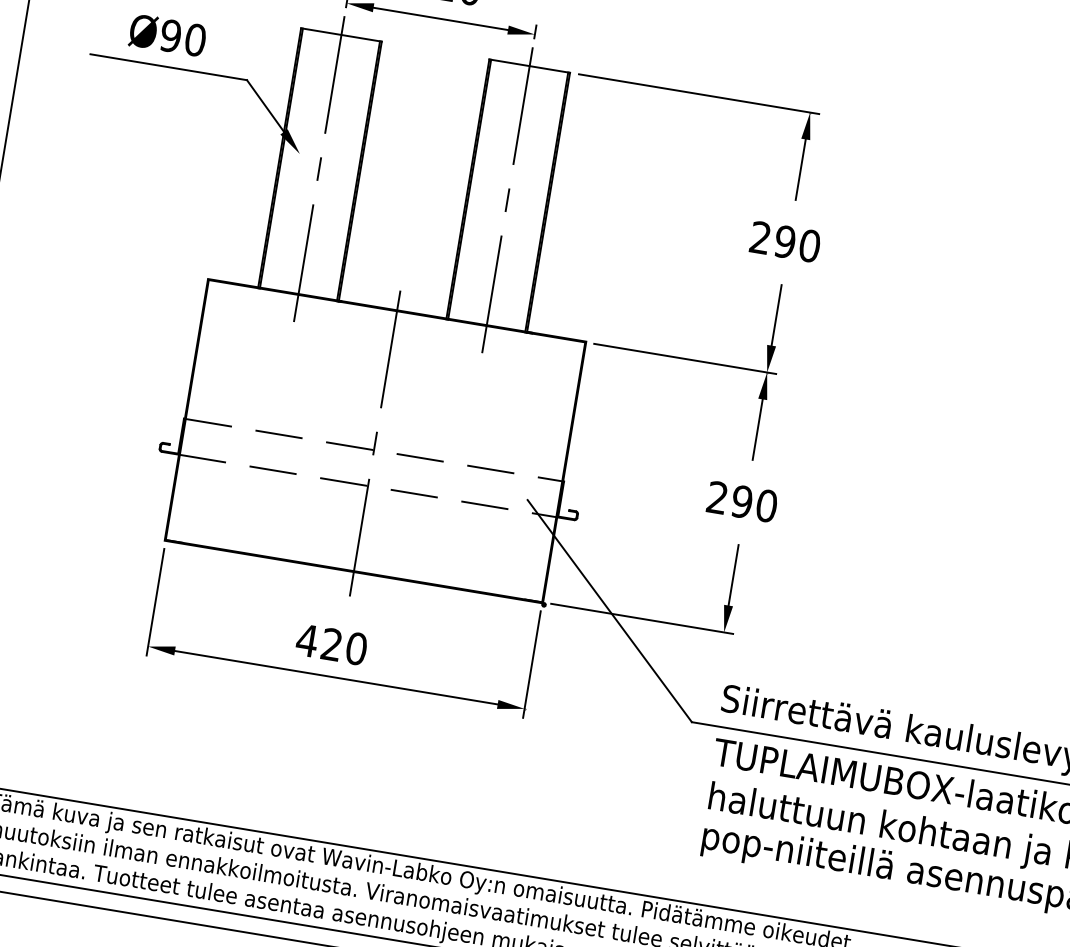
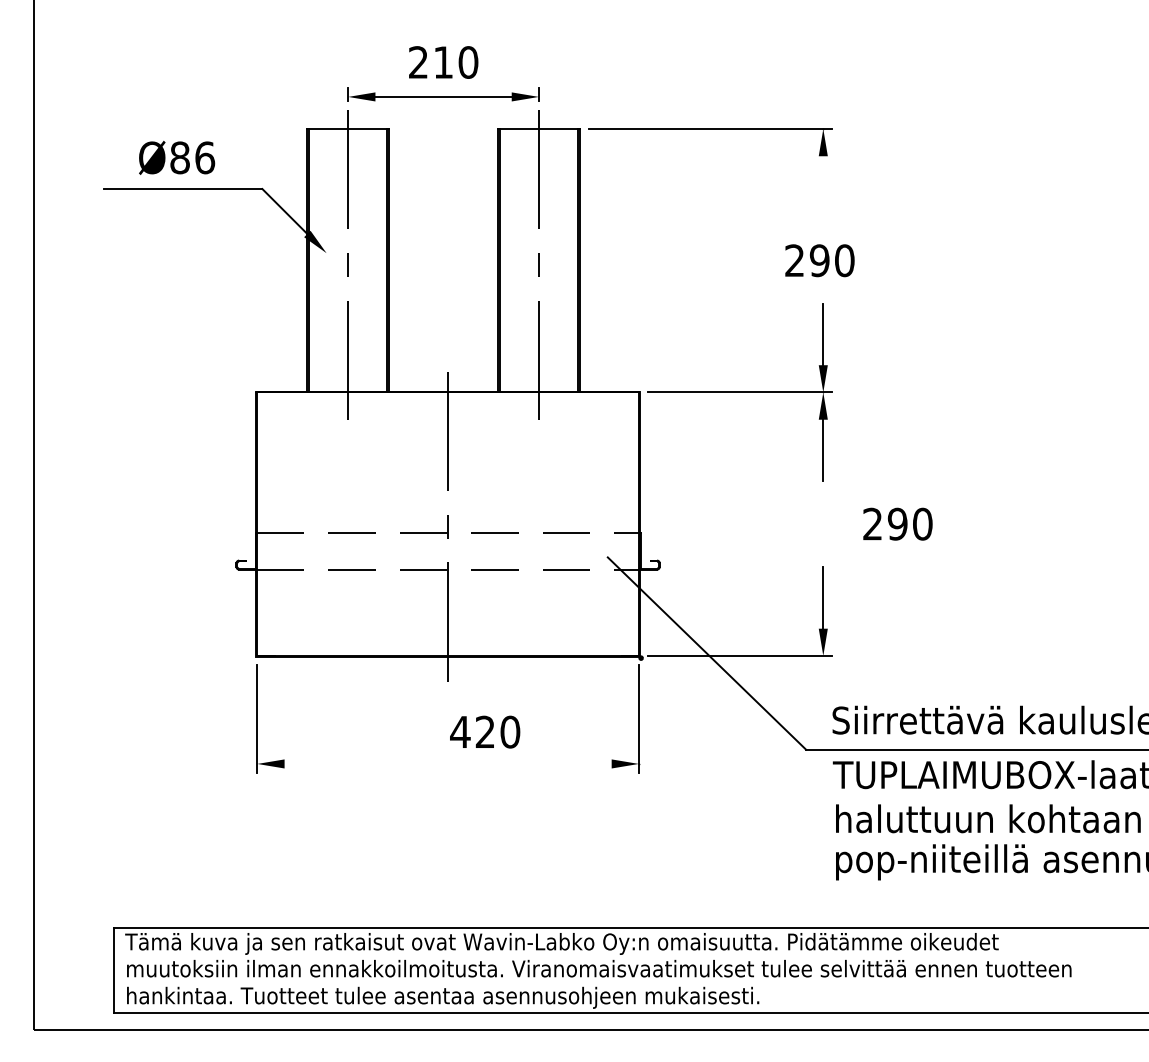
text: (183, 37) -> (192, 157), Ø90 -> Ø86
line: (801, 169) -> (823, 186), removed
text: (742, 501) -> (897, 523), moved
text: (332, 644) -> (485, 731), moved
line: (335, 677) -> (447, 763), removed

